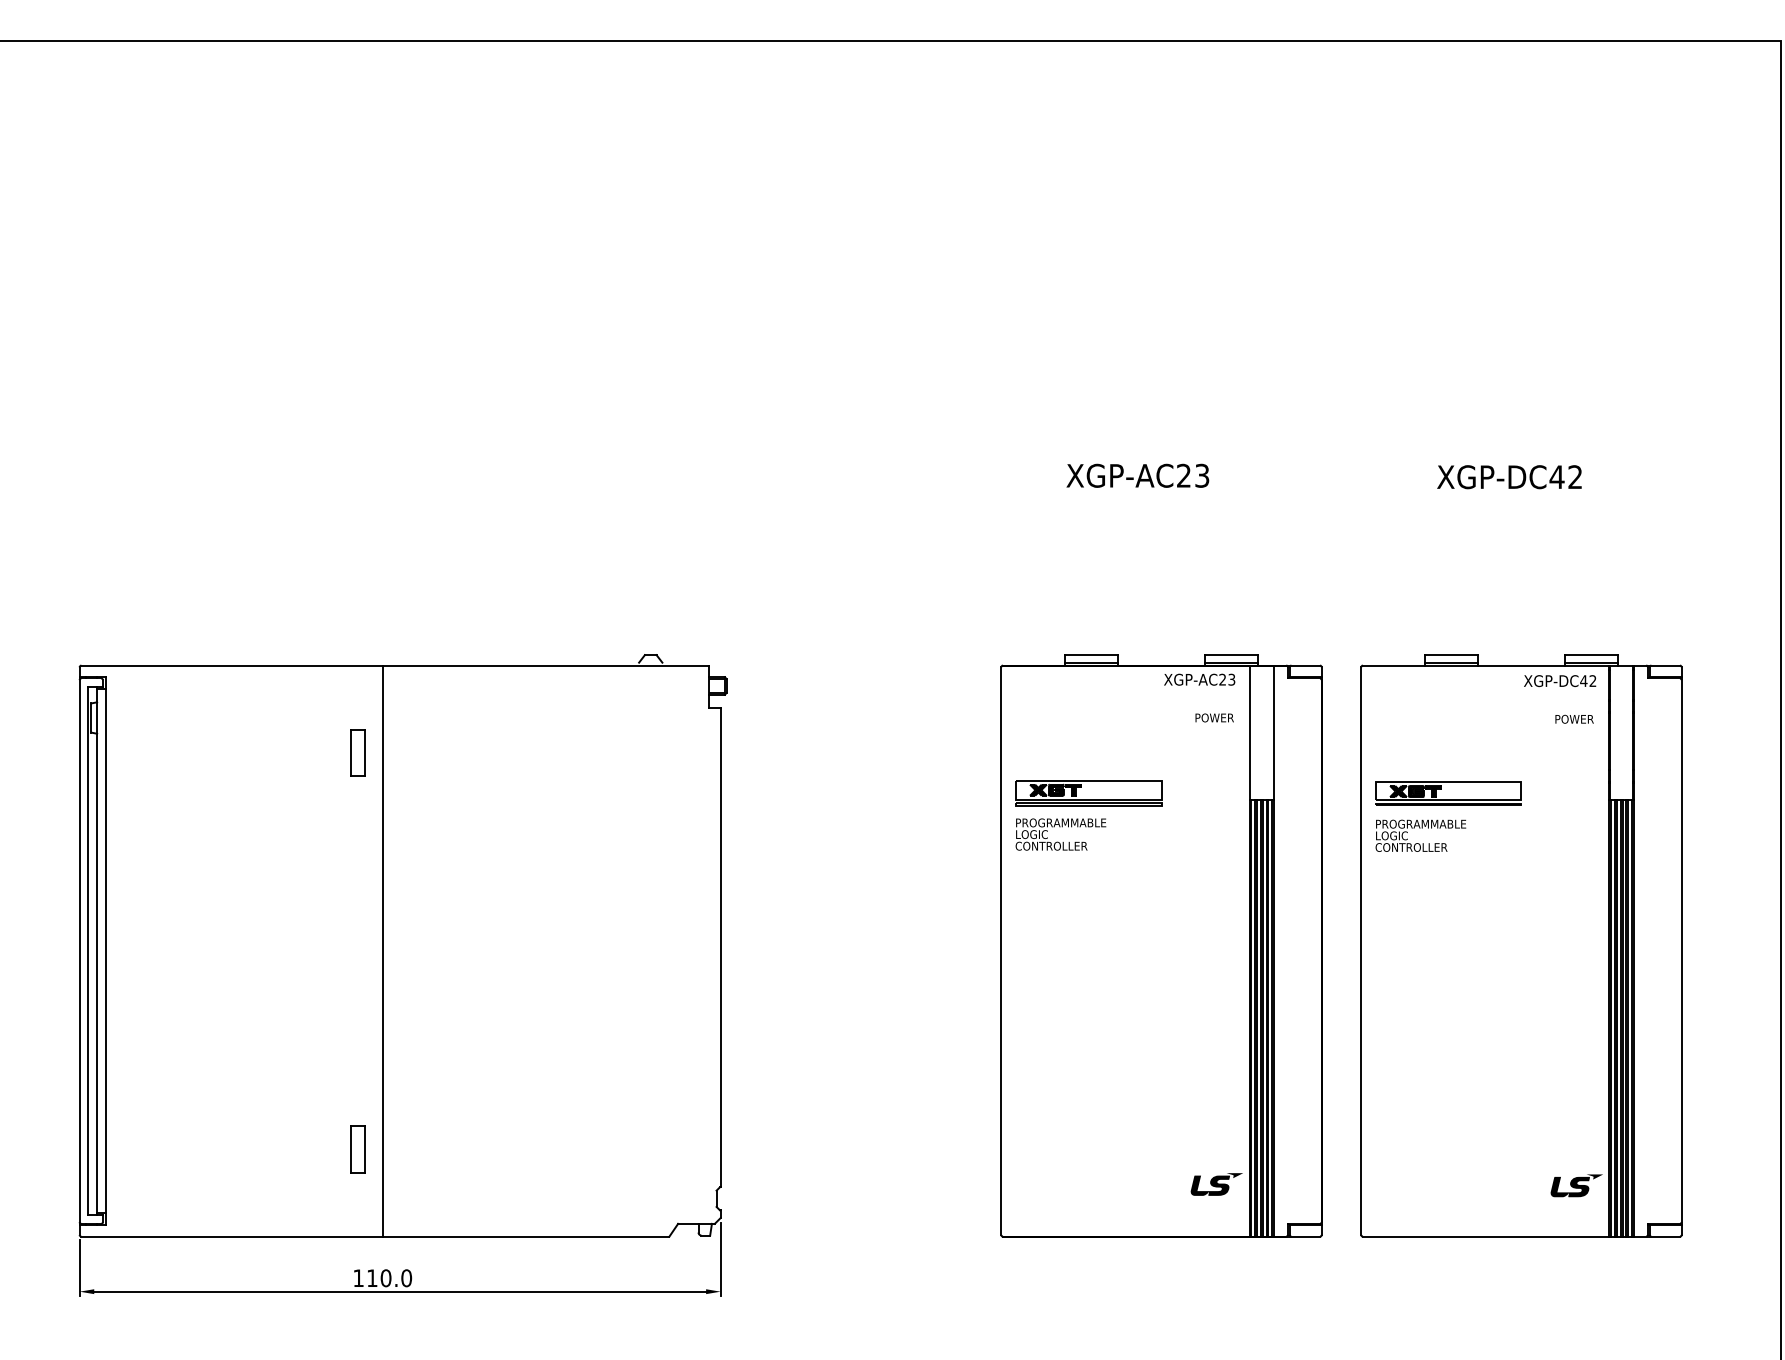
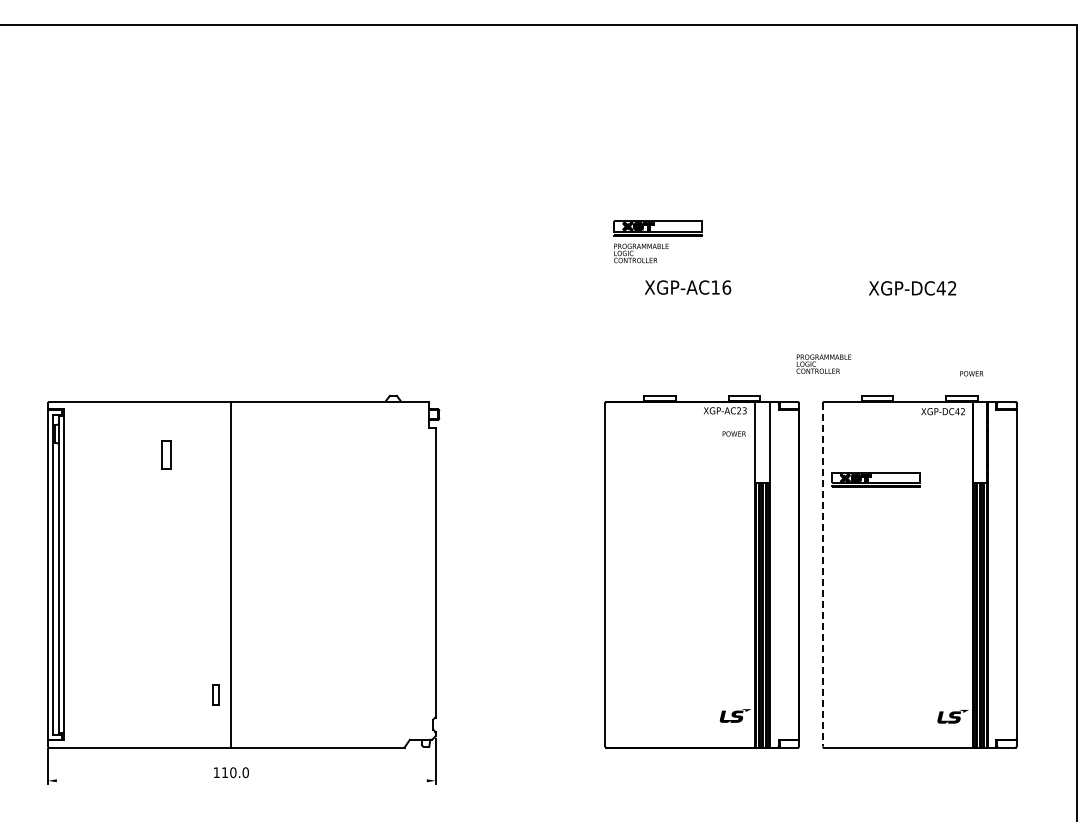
text: (1193, 475) -> (721, 287), XGP-AC23 -> XGP-AC16
text: (1573, 718) -> (971, 373), moved
part: (358, 751) -> (166, 454), moved
part: (1087, 814) -> (657, 241), moved
text: (1420, 834) -> (823, 363), moved
line: (1360, 950) -> (822, 574), solid -> dashed
part: (358, 1148) -> (216, 694), size x0.7
line: (399, 1291) -> (241, 780), removed

